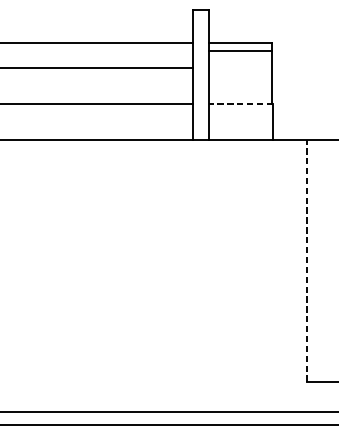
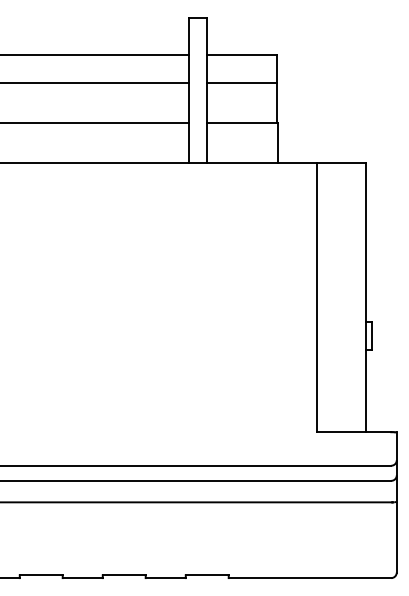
line: (239, 51) -> (241, 83), moved
line: (240, 104) -> (242, 123), dashed -> solid
line: (307, 260) -> (316, 297), dashed -> solid

